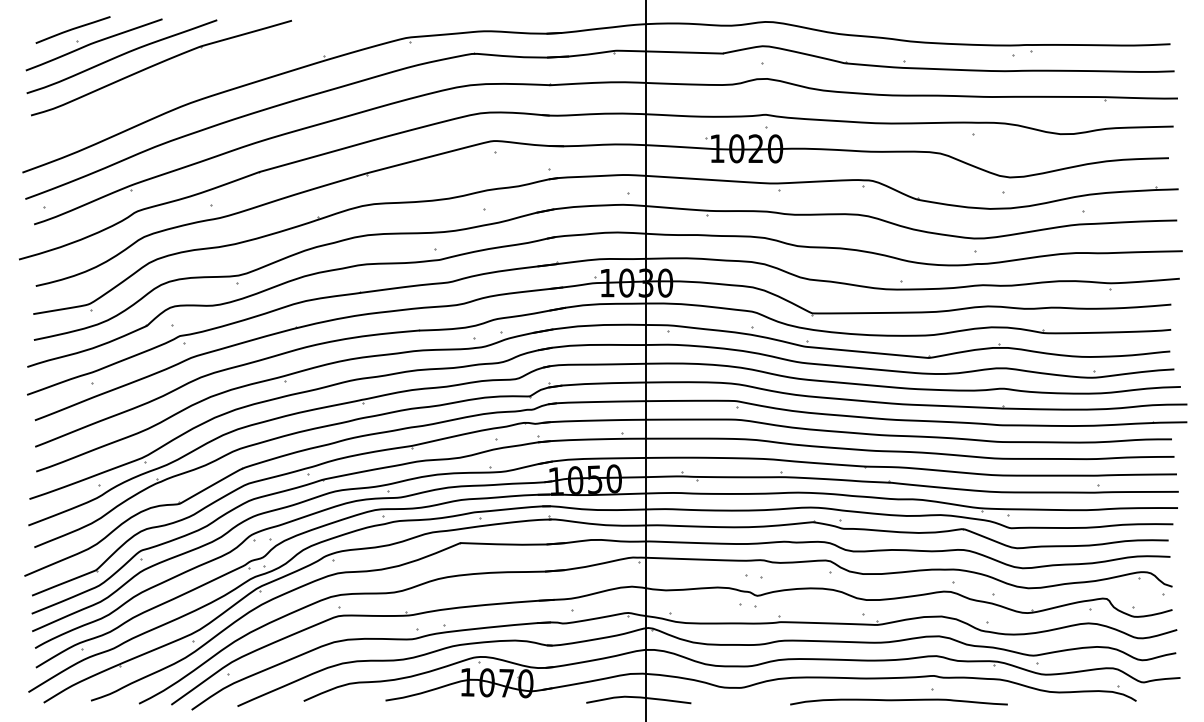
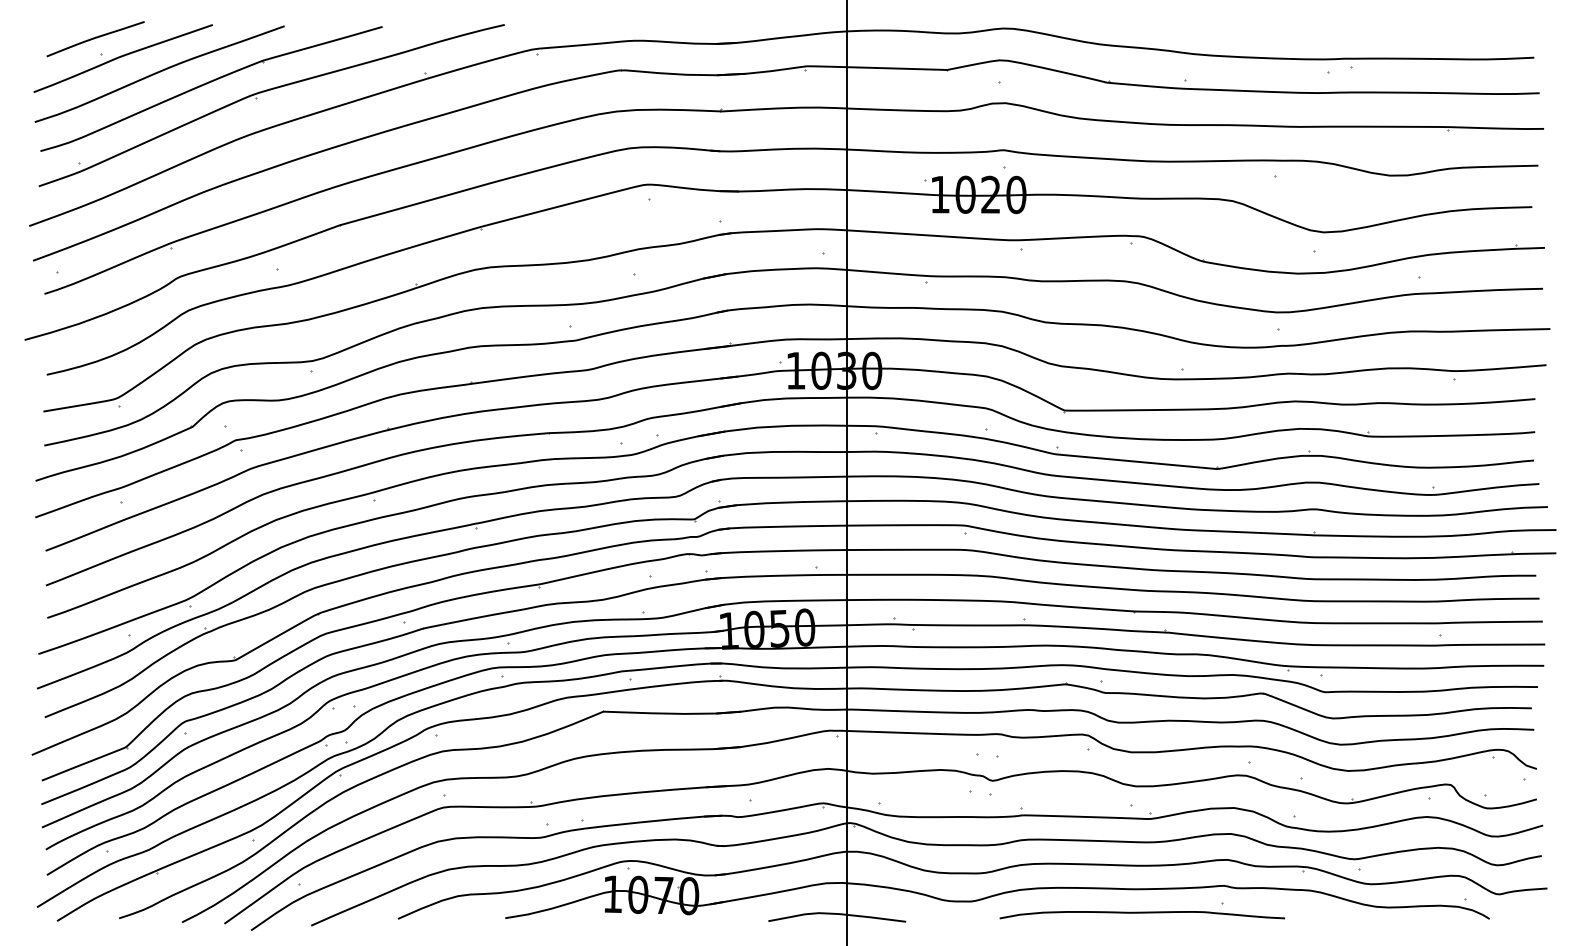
part: (204, 69) -> (267, 91), added
curve: (898, 700) -> (1141, 913), moved

